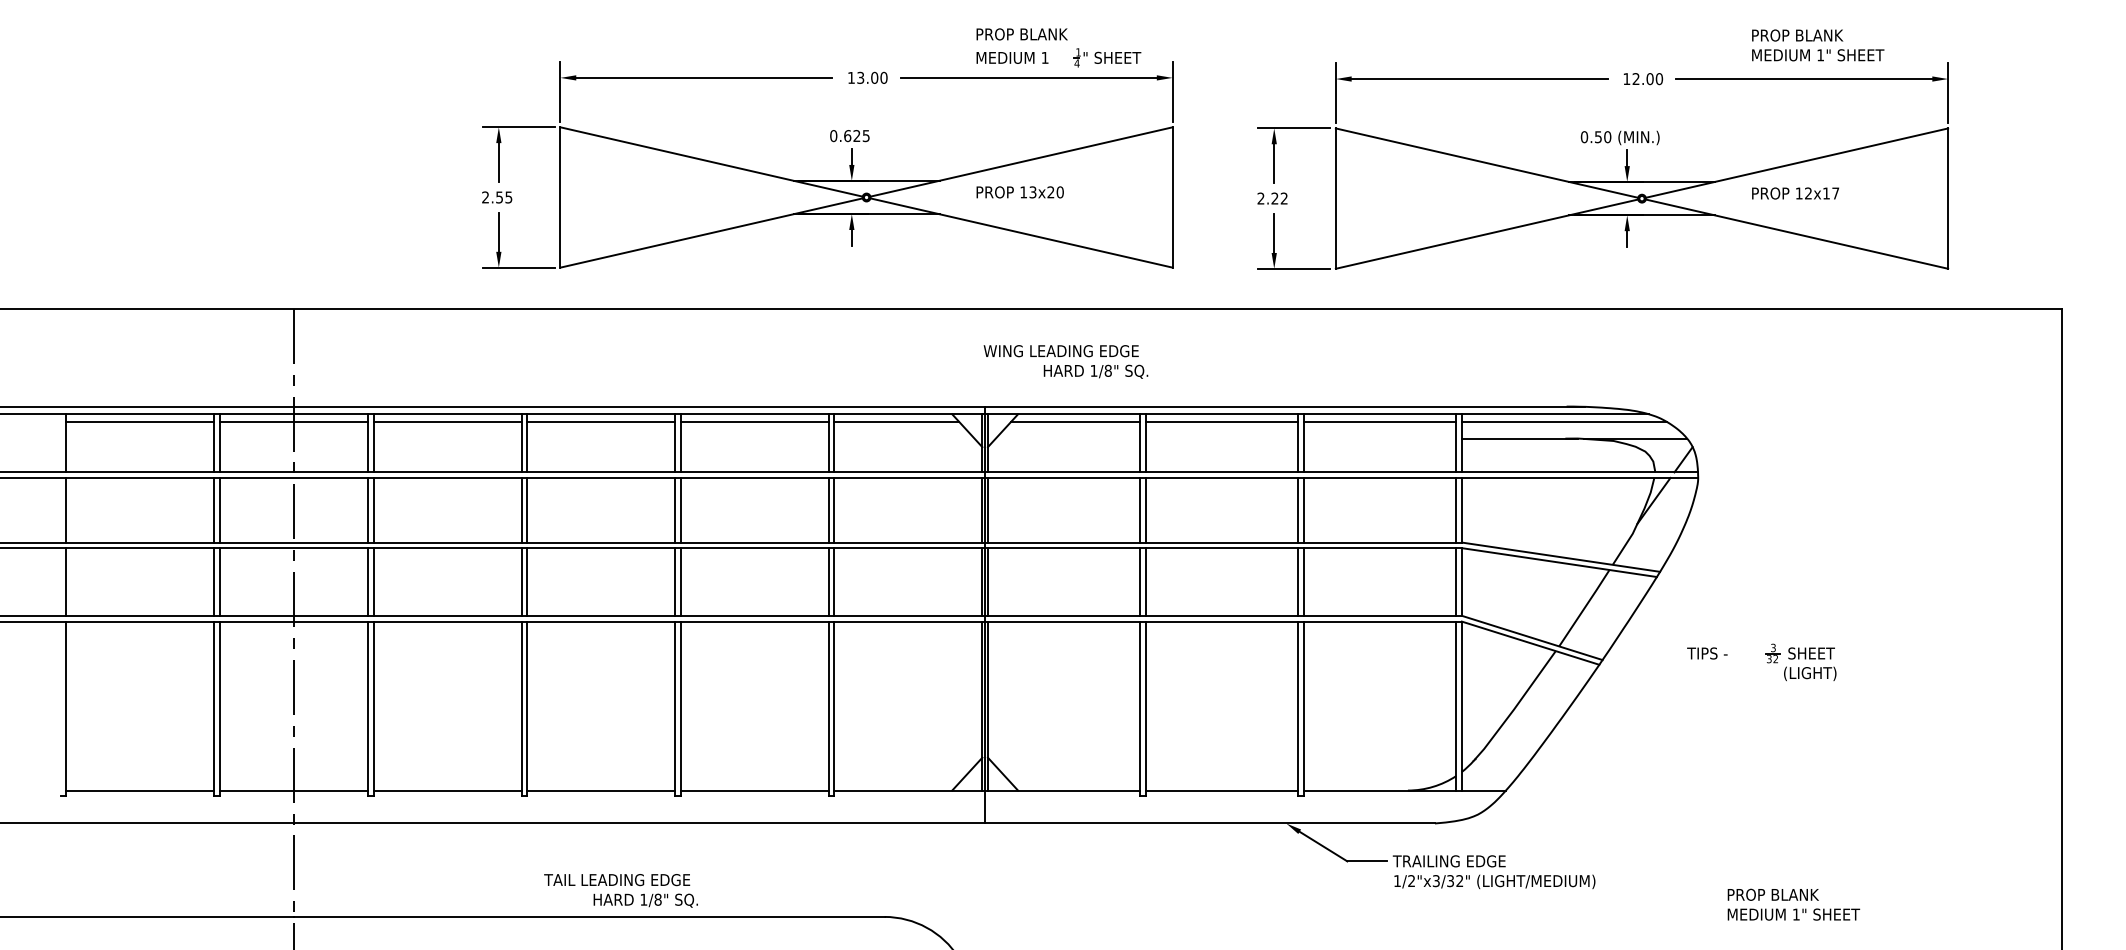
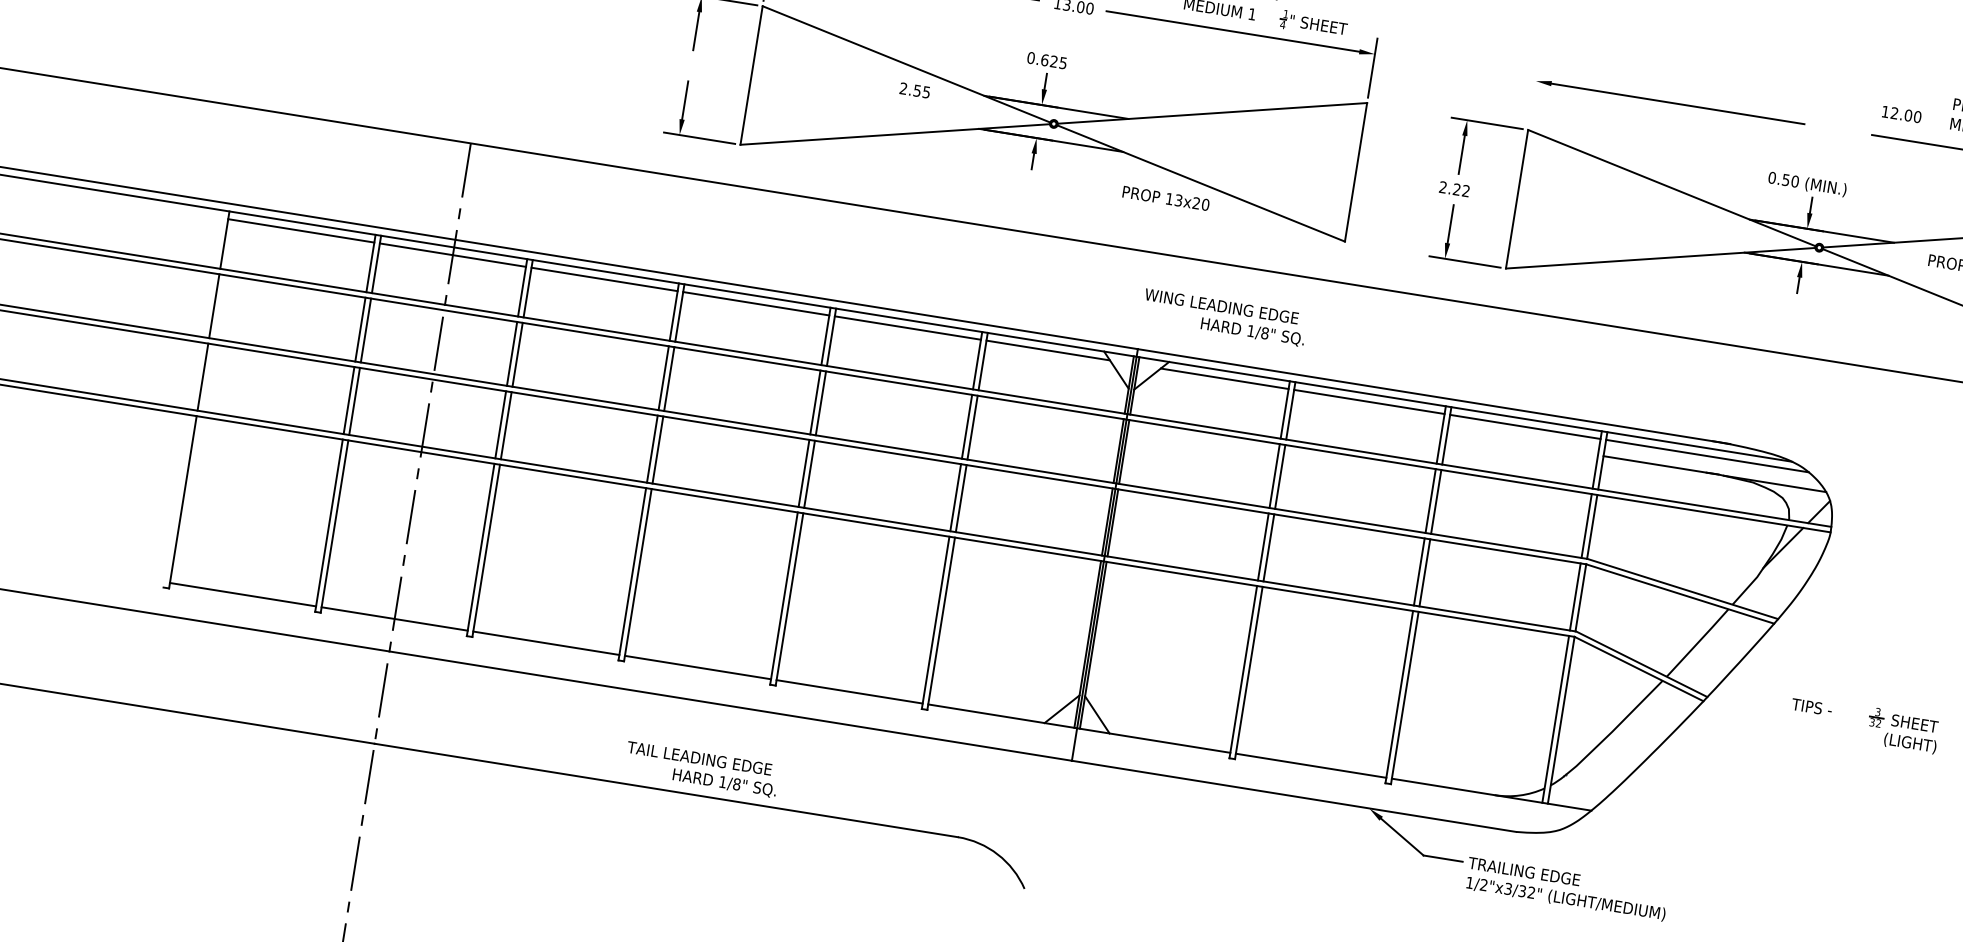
text: (1642, 79) -> (1900, 114), moved
line: (1335, 93) -> (1533, 95), removed
text: (1019, 192) -> (1165, 198), moved
text: (497, 197) -> (915, 90), moved

